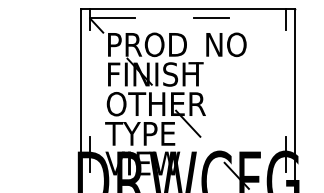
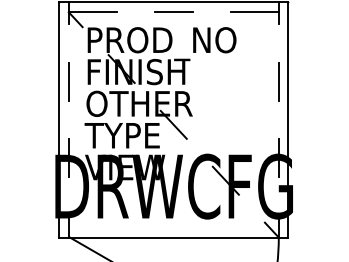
line: (211, 18) -> (173, 11), moved
line: (263, 18) -> (254, 11), added
line: (90, 83) -> (68, 81), added
line: (285, 83) -> (278, 81), added

